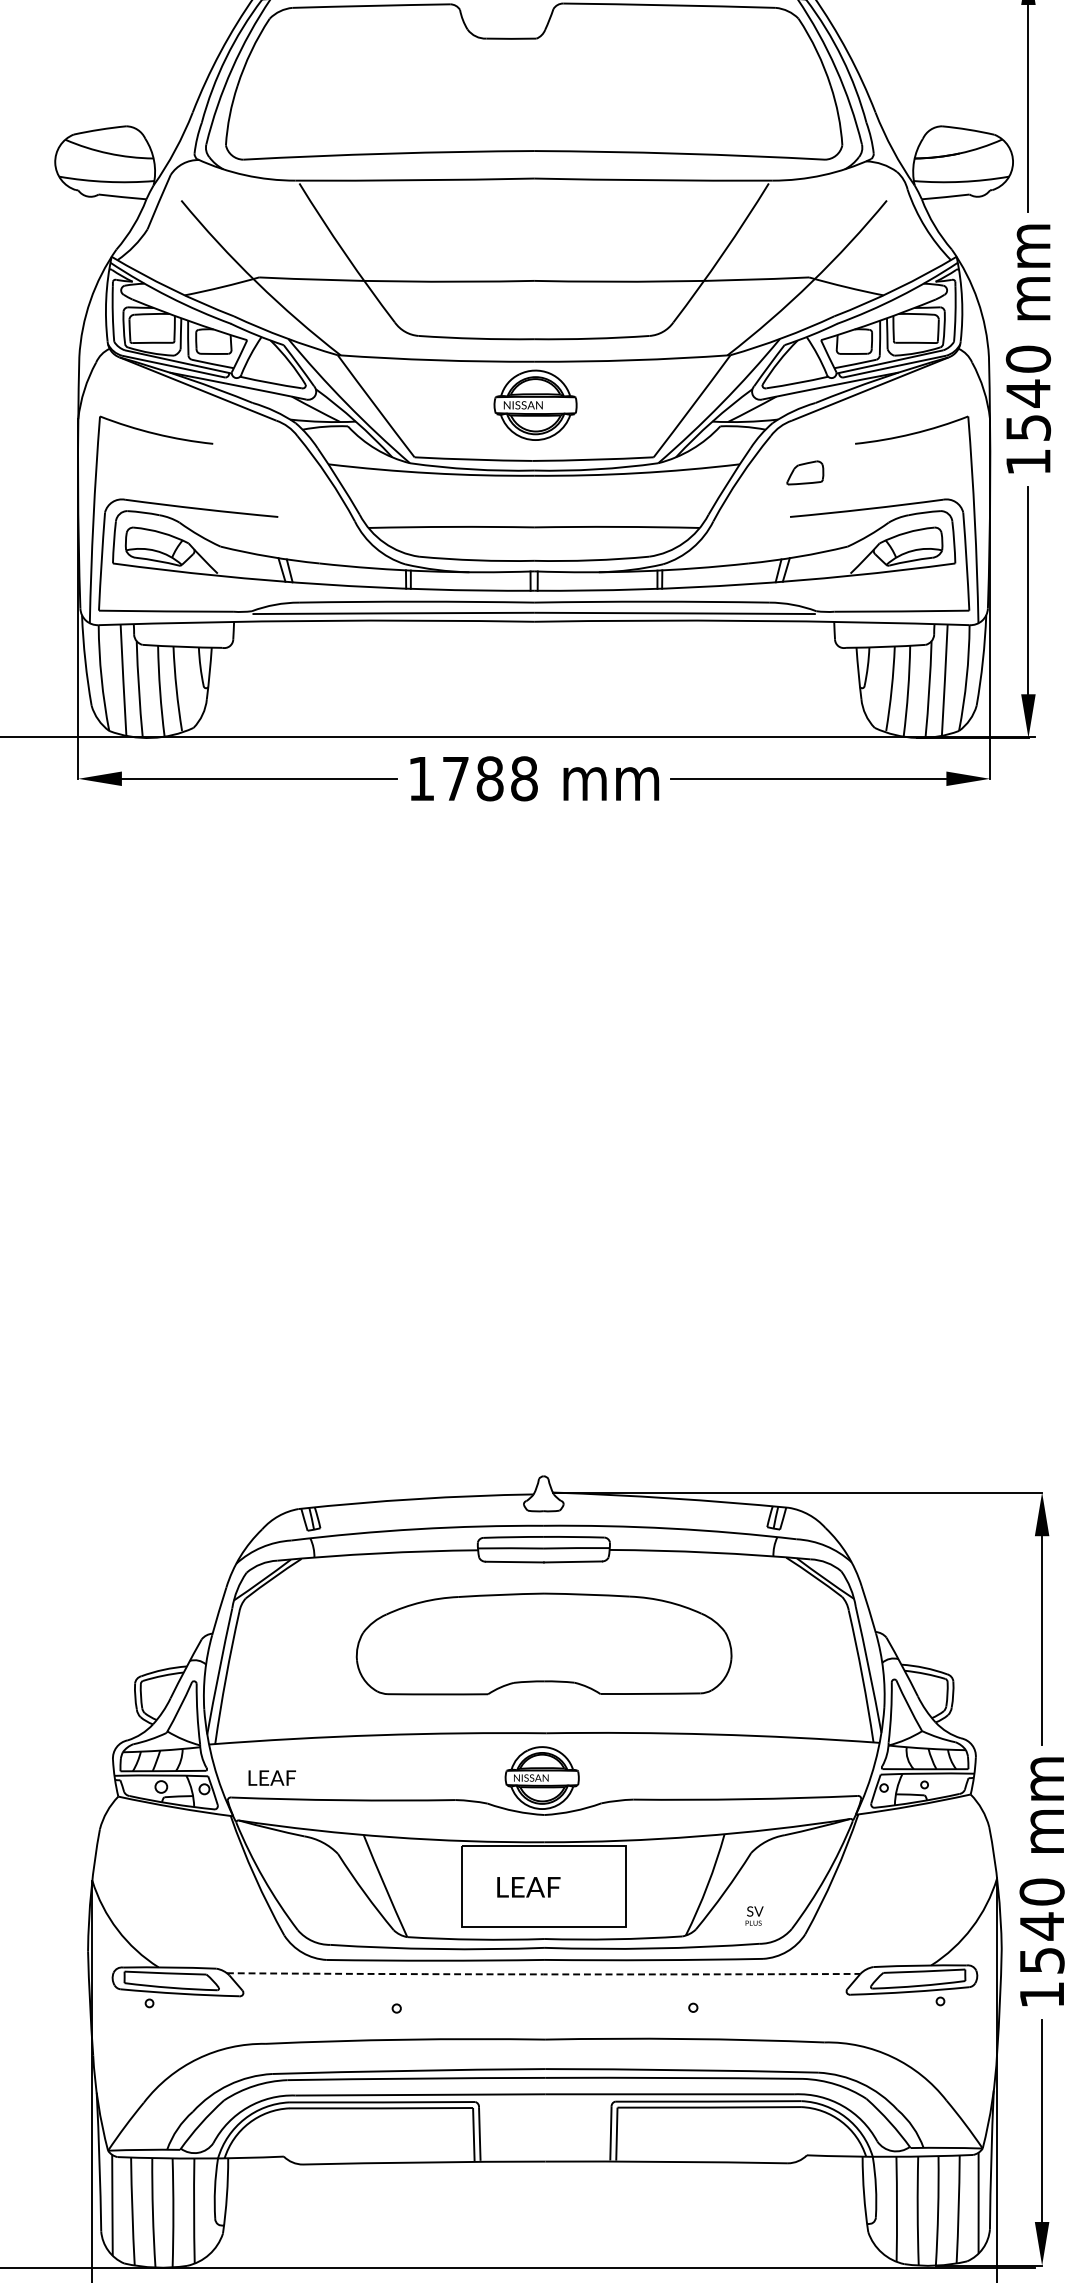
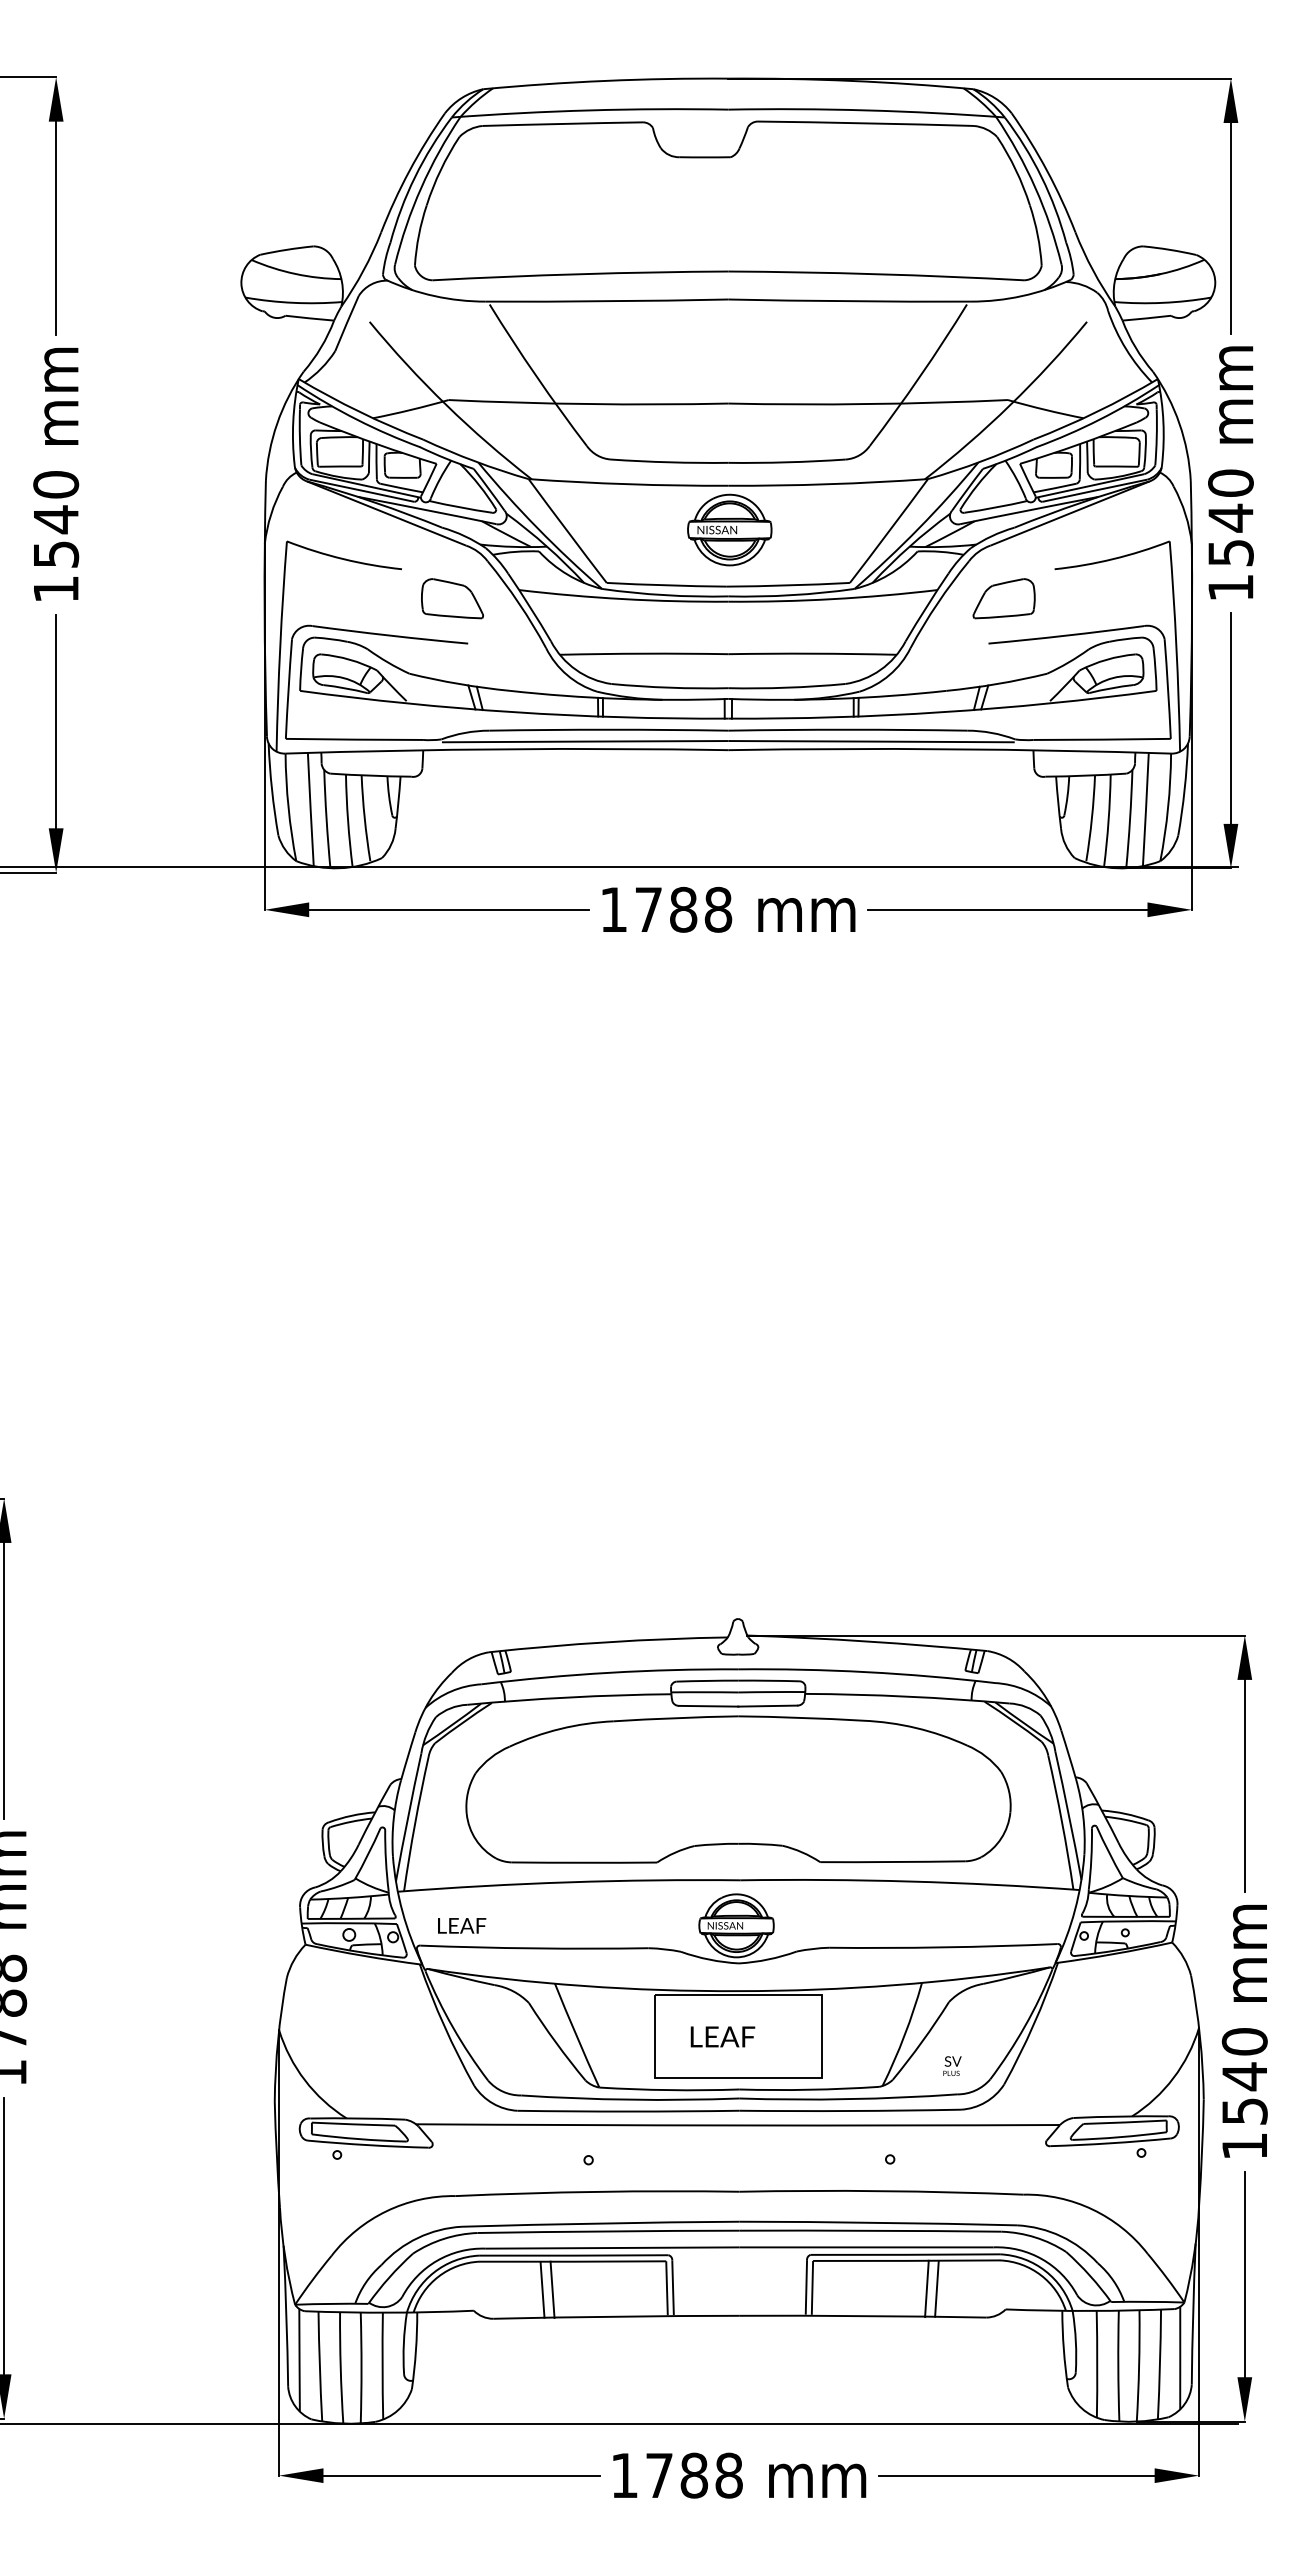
part: (262, 472) -> (452, 598), added
part: (804, 472) -> (1003, 598), size x1.67
part: (544, 1643) -> (738, 1789), size x1.43
arc: (544, 1974) -> (738, 2125), dashed -> solid
line: (729, 2134) -> (926, 2288), added
line: (738, 2134) -> (936, 2288), added
line: (351, 2135) -> (542, 2289), added
line: (361, 2135) -> (552, 2289), added

